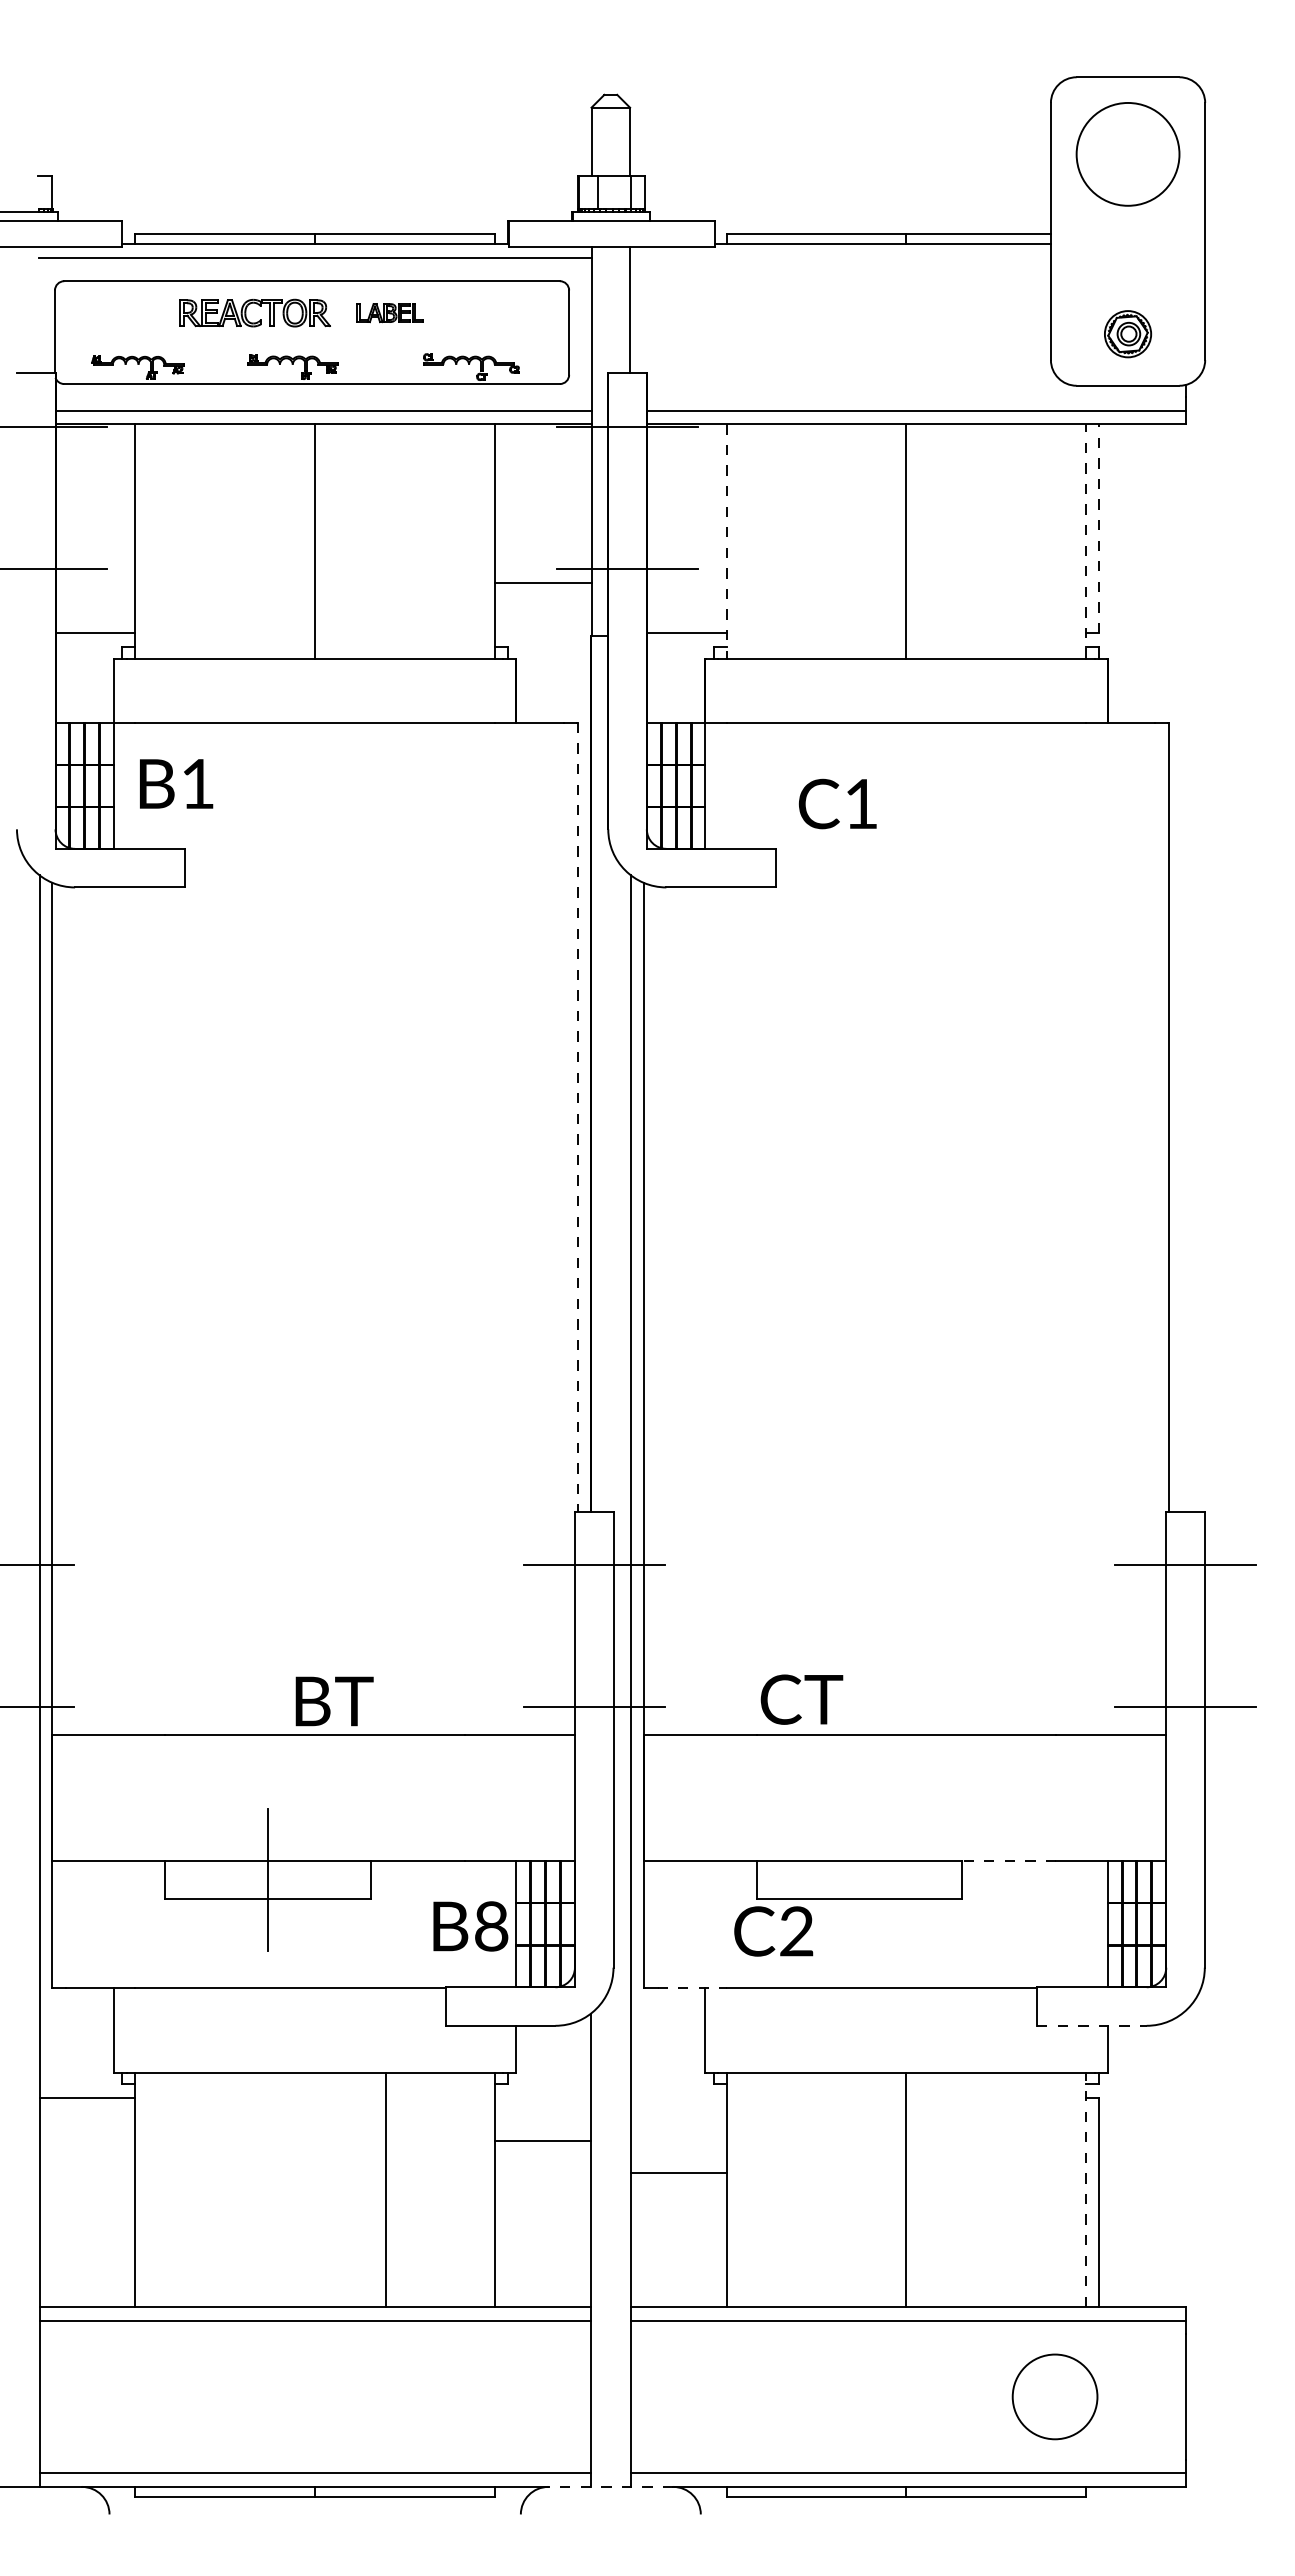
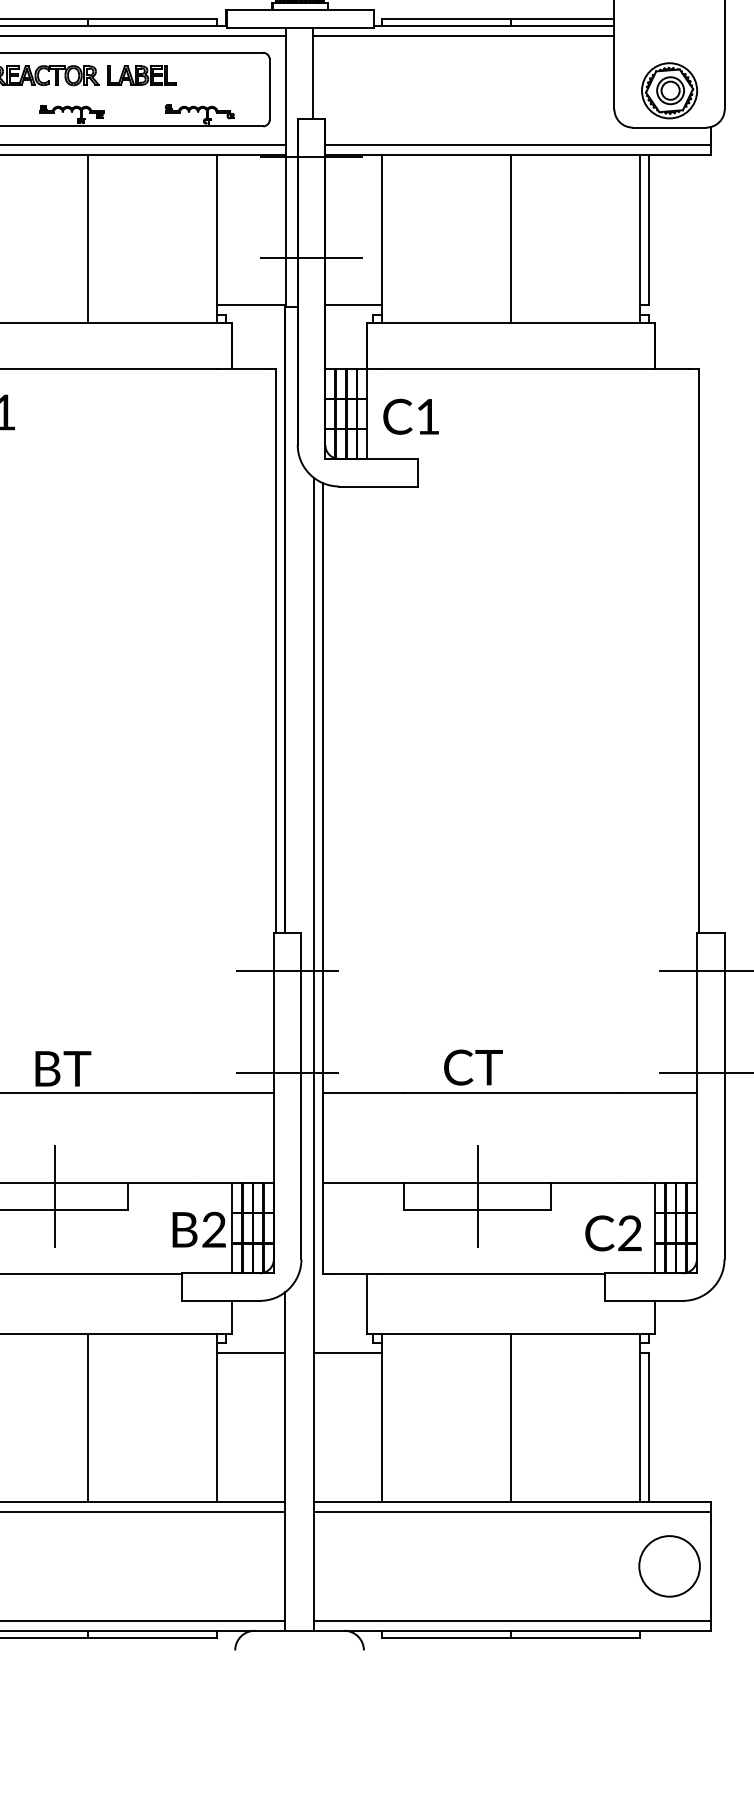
line: (840, 258) -> (463, 36), added
part: (389, 312) -> (141, 75), size x1.43
part: (1127, 333) -> (669, 90), size x1.67
line: (1099, 528) -> (649, 229), dashed -> solid
line: (1086, 540) -> (639, 238), dashed -> solid
line: (726, 541) -> (382, 239), dashed -> solid
line: (543, 583) -> (251, 304), moved
text: (837, 803) -> (410, 416), moved
line: (578, 1117) -> (276, 651), dashed -> solid
text: (801, 1699) -> (473, 1067), moved
text: (334, 1701) -> (63, 1068), moved
line: (1009, 1861) -> (584, 1183), dashed -> solid
line: (859, 1879) -> (477, 1196), added
text: (491, 1926) -> (214, 1229), B8 -> B2
text: (773, 1931) -> (613, 1233), moved
line: (692, 1987) -> (357, 1273), dashed -> solid
line: (1091, 2025) -> (643, 1300), dashed -> solid
line: (542, 2141) -> (250, 1352), moved
line: (678, 2173) -> (347, 1352), moved
line: (386, 2189) -> (88, 1418), moved
line: (1086, 2189) -> (639, 1418), dashed -> solid
circle: (1054, 2396) -> (669, 1566), moved
line: (610, 2486) -> (299, 1630), dashed -> solid

